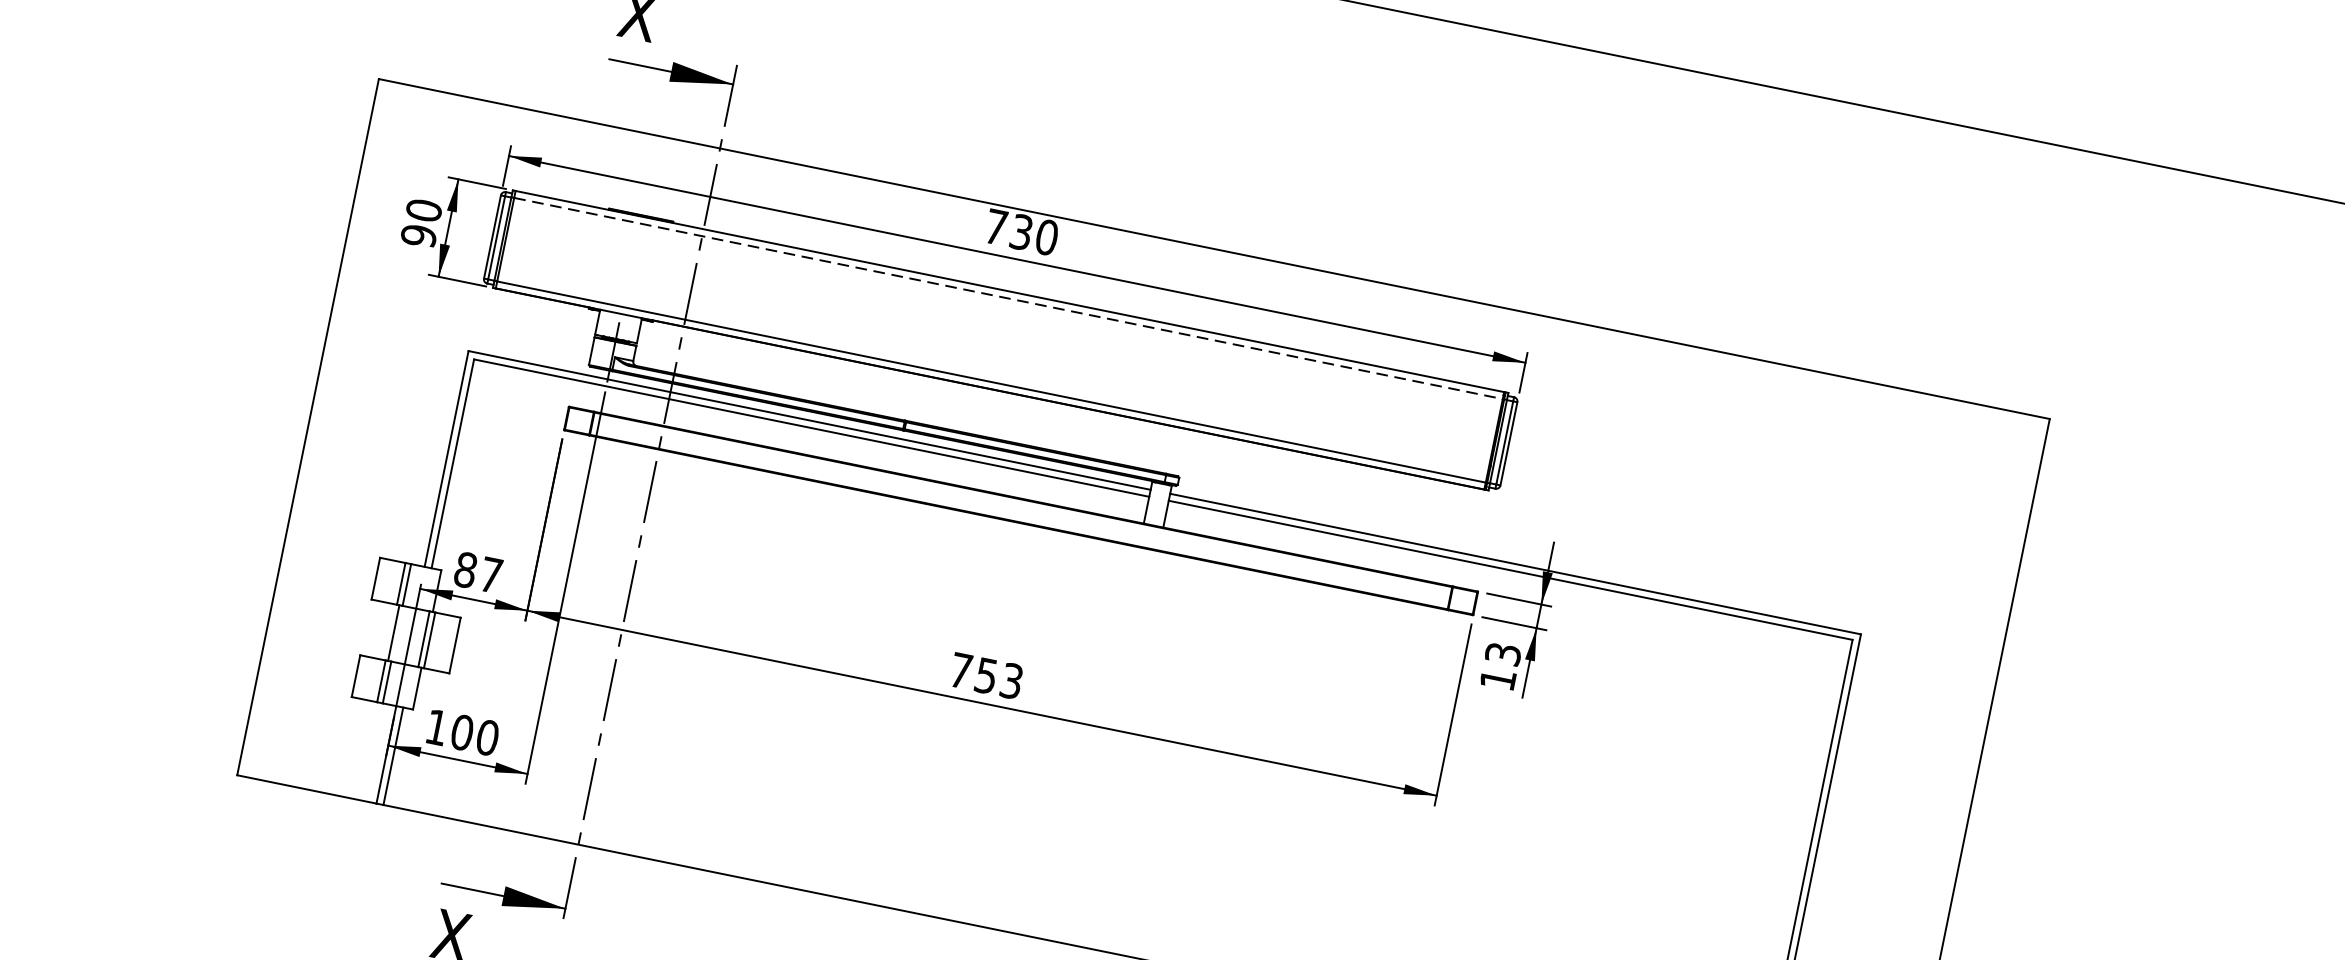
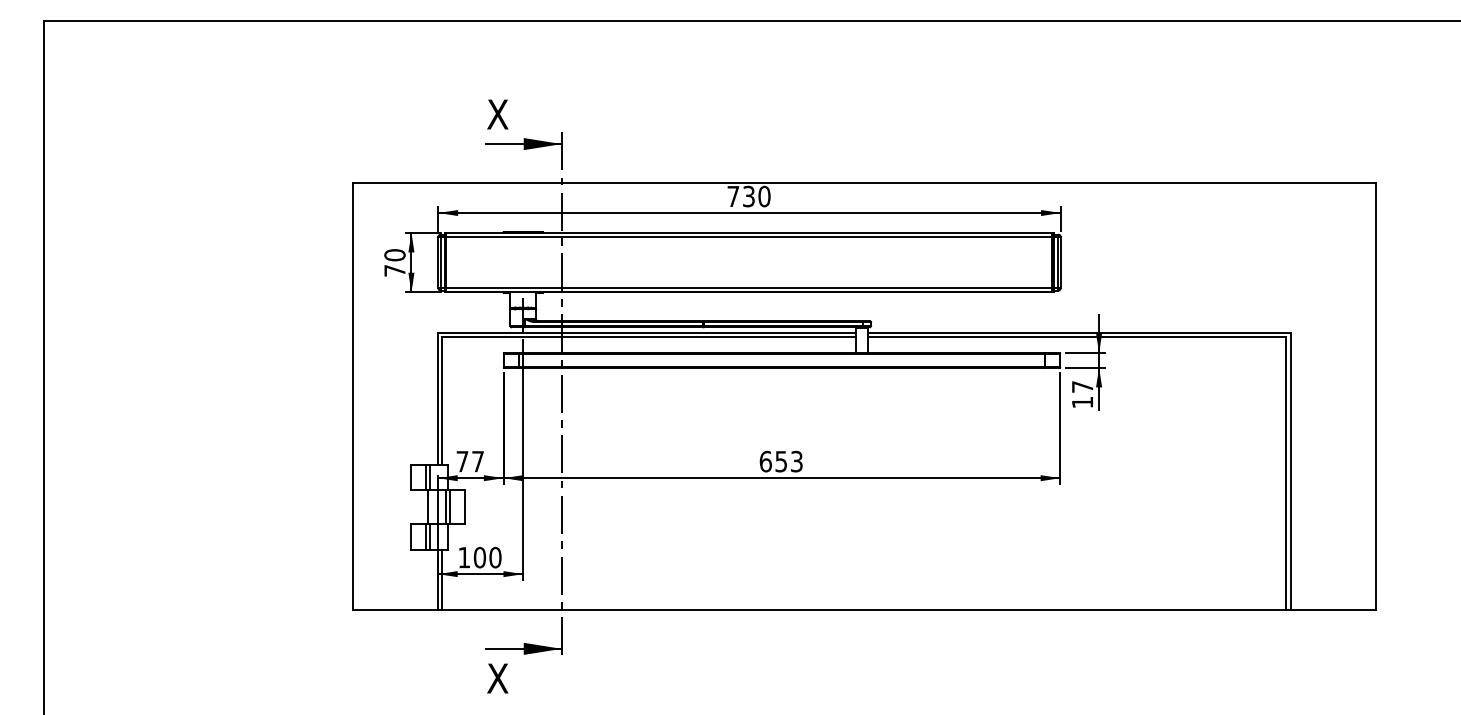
text: (418, 235) -> (394, 270), 90 -> 70
line: (1008, 299) -> (749, 237), dashed -> solid
text: (465, 569) -> (462, 461), 87 -> 77
text: (1503, 653) -> (1082, 386), 13 -> 17
text: (960, 670) -> (765, 461), 753 -> 653

